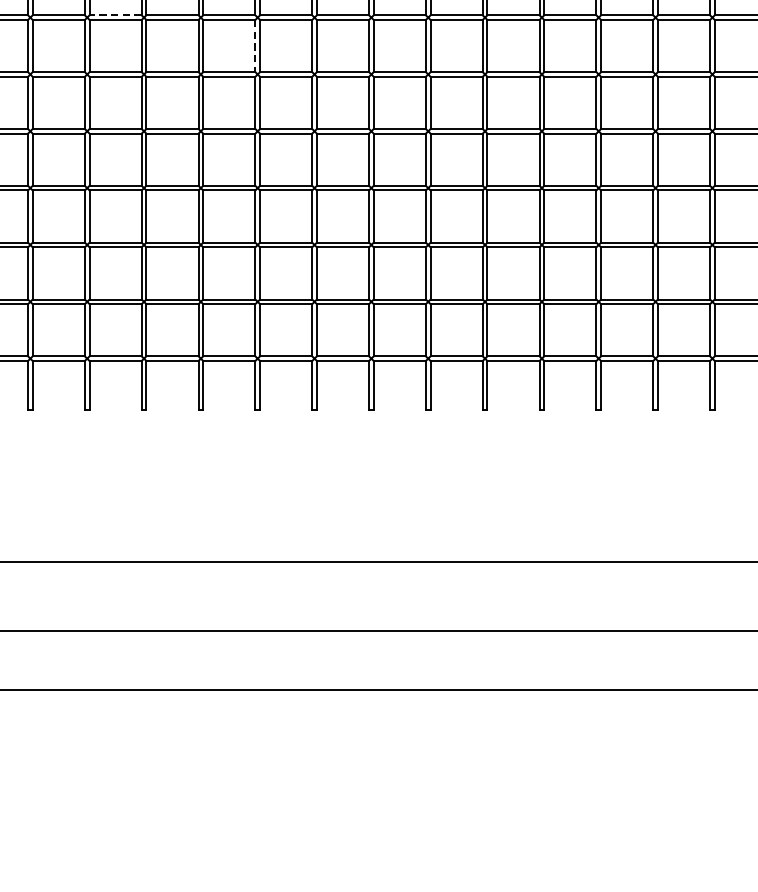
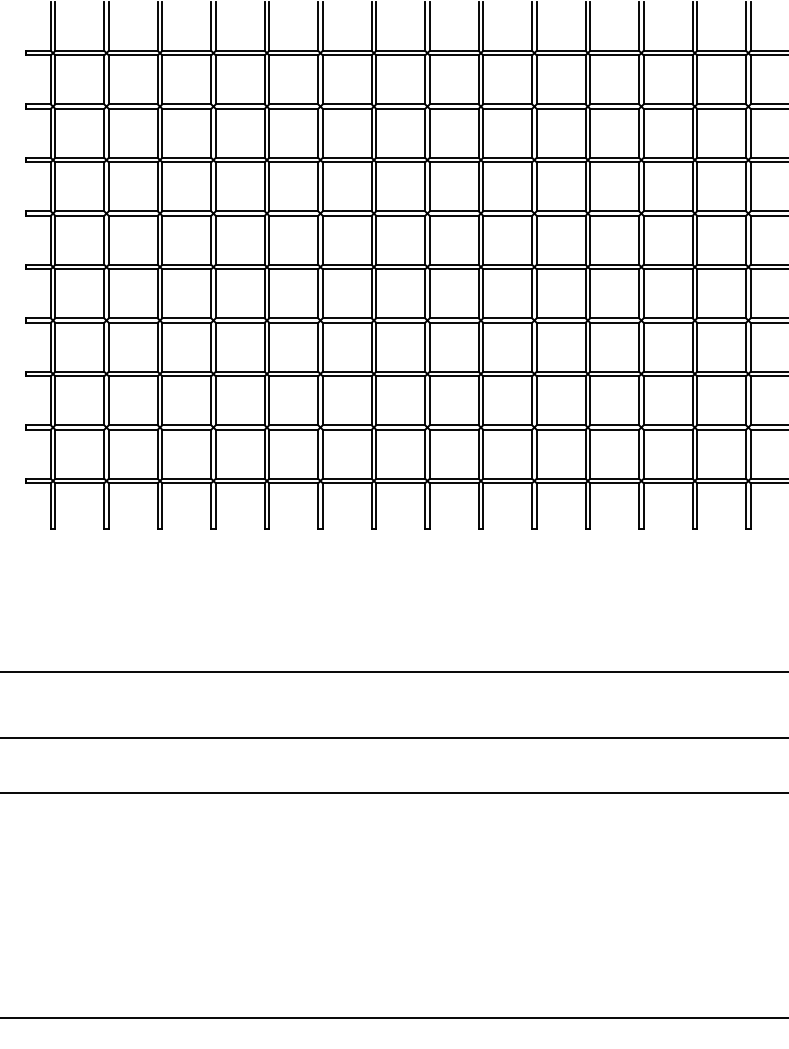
line: (115, 14) -> (186, 157), dashed -> solid
line: (255, 45) -> (318, 186), dashed -> solid

